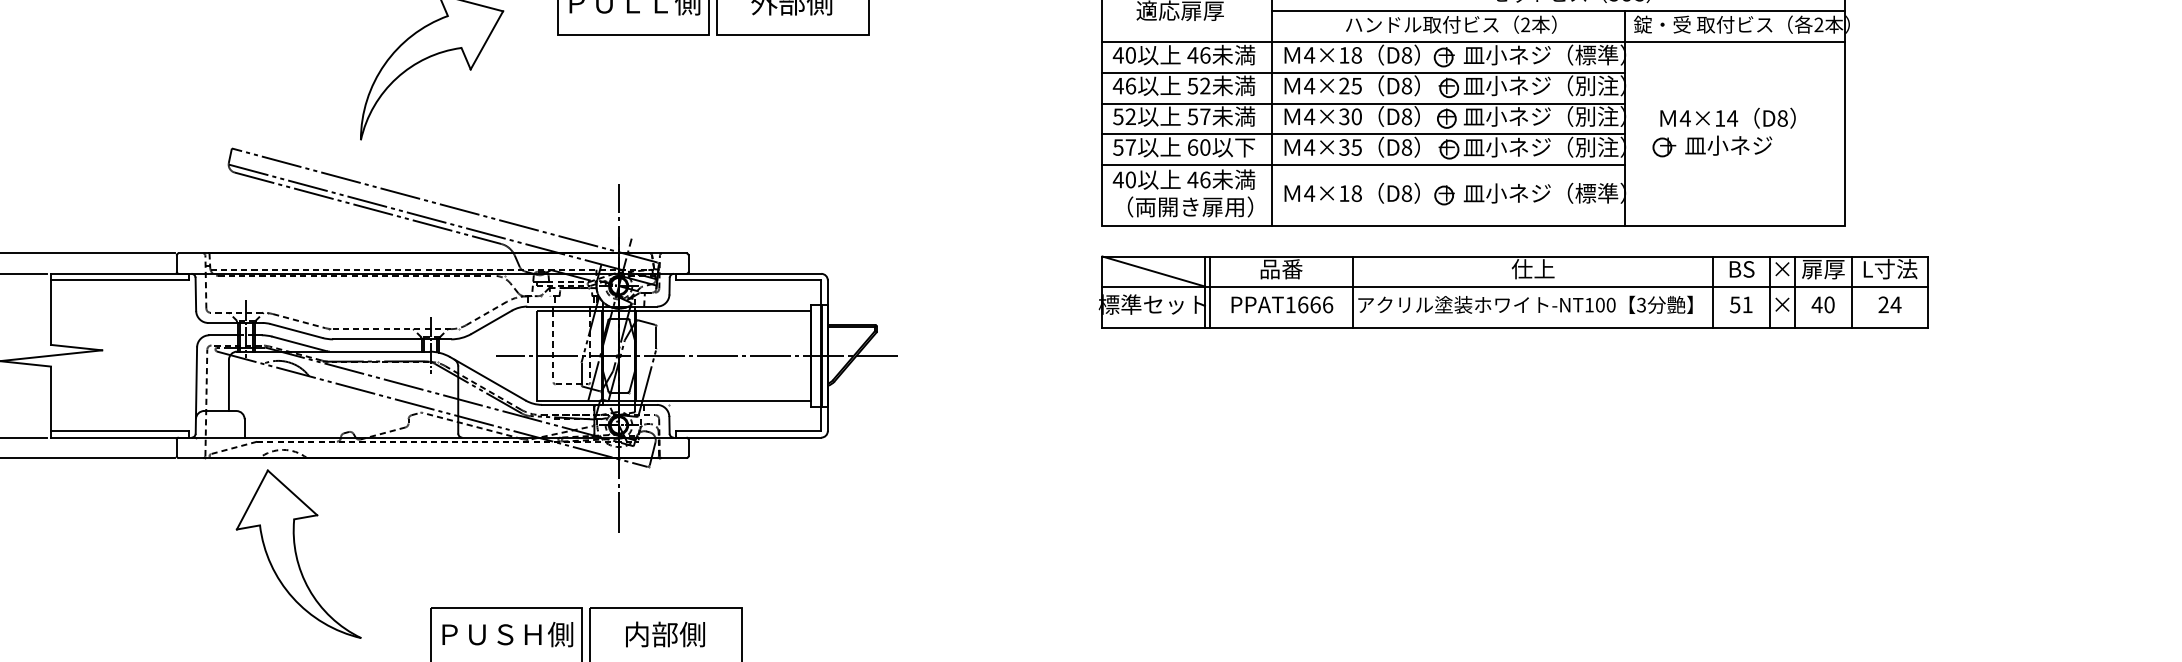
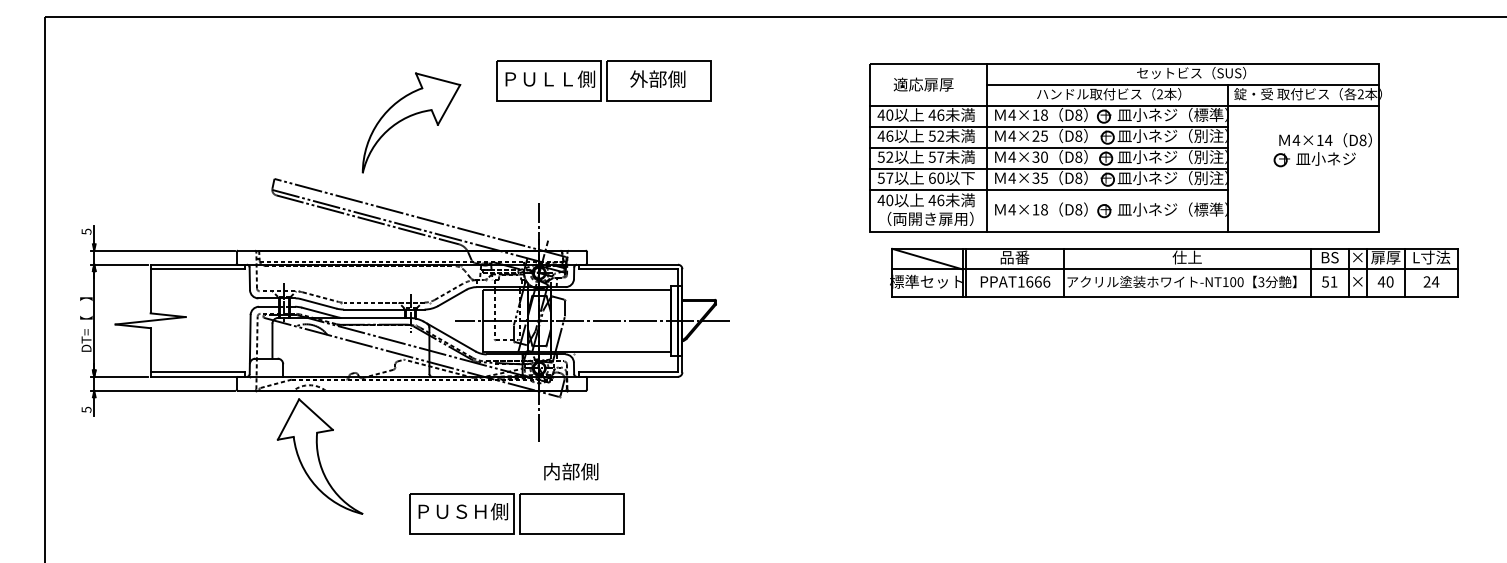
part: (1723, 133) -> (1322, 150), moved
part: (1514, 291) -> (1174, 272), moved
text: (665, 634) -> (571, 471), moved

